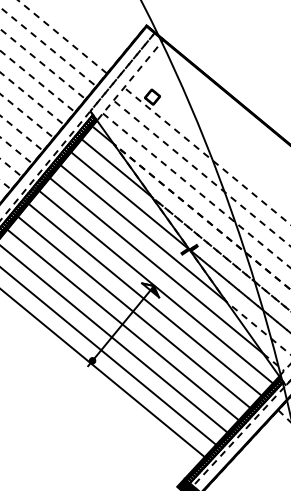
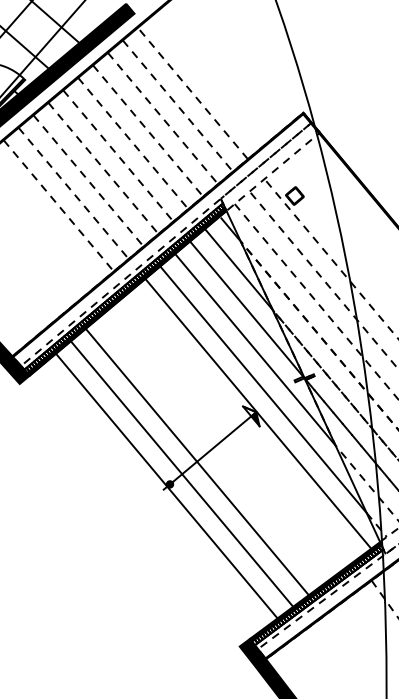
line: (144, 299) -> (242, 425), removed
line: (133, 312) -> (227, 437), removed
line: (122, 324) -> (212, 449), removed

